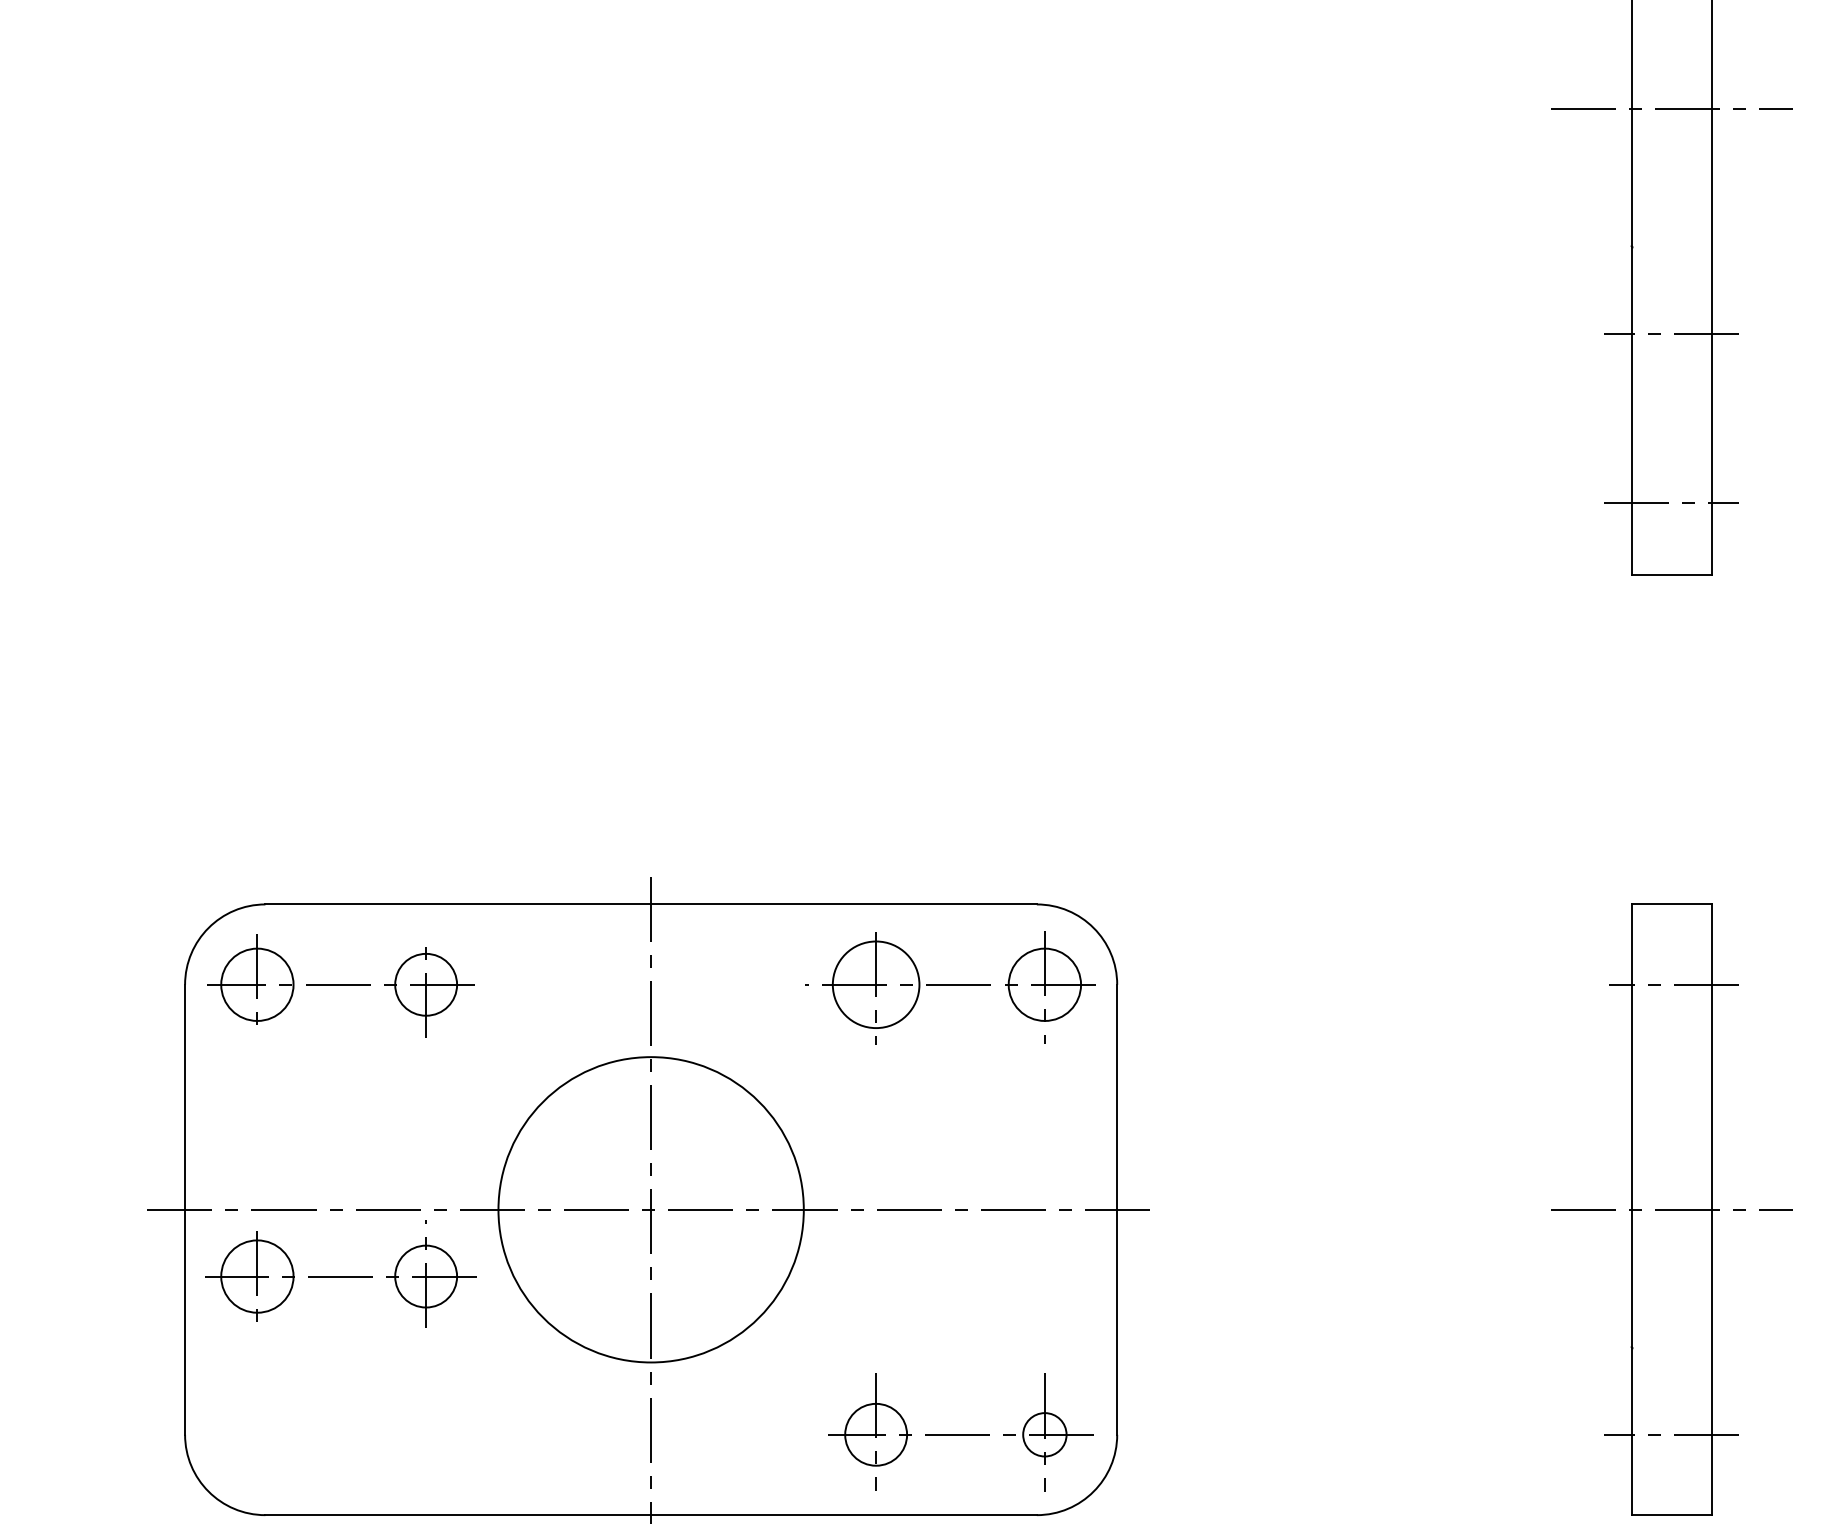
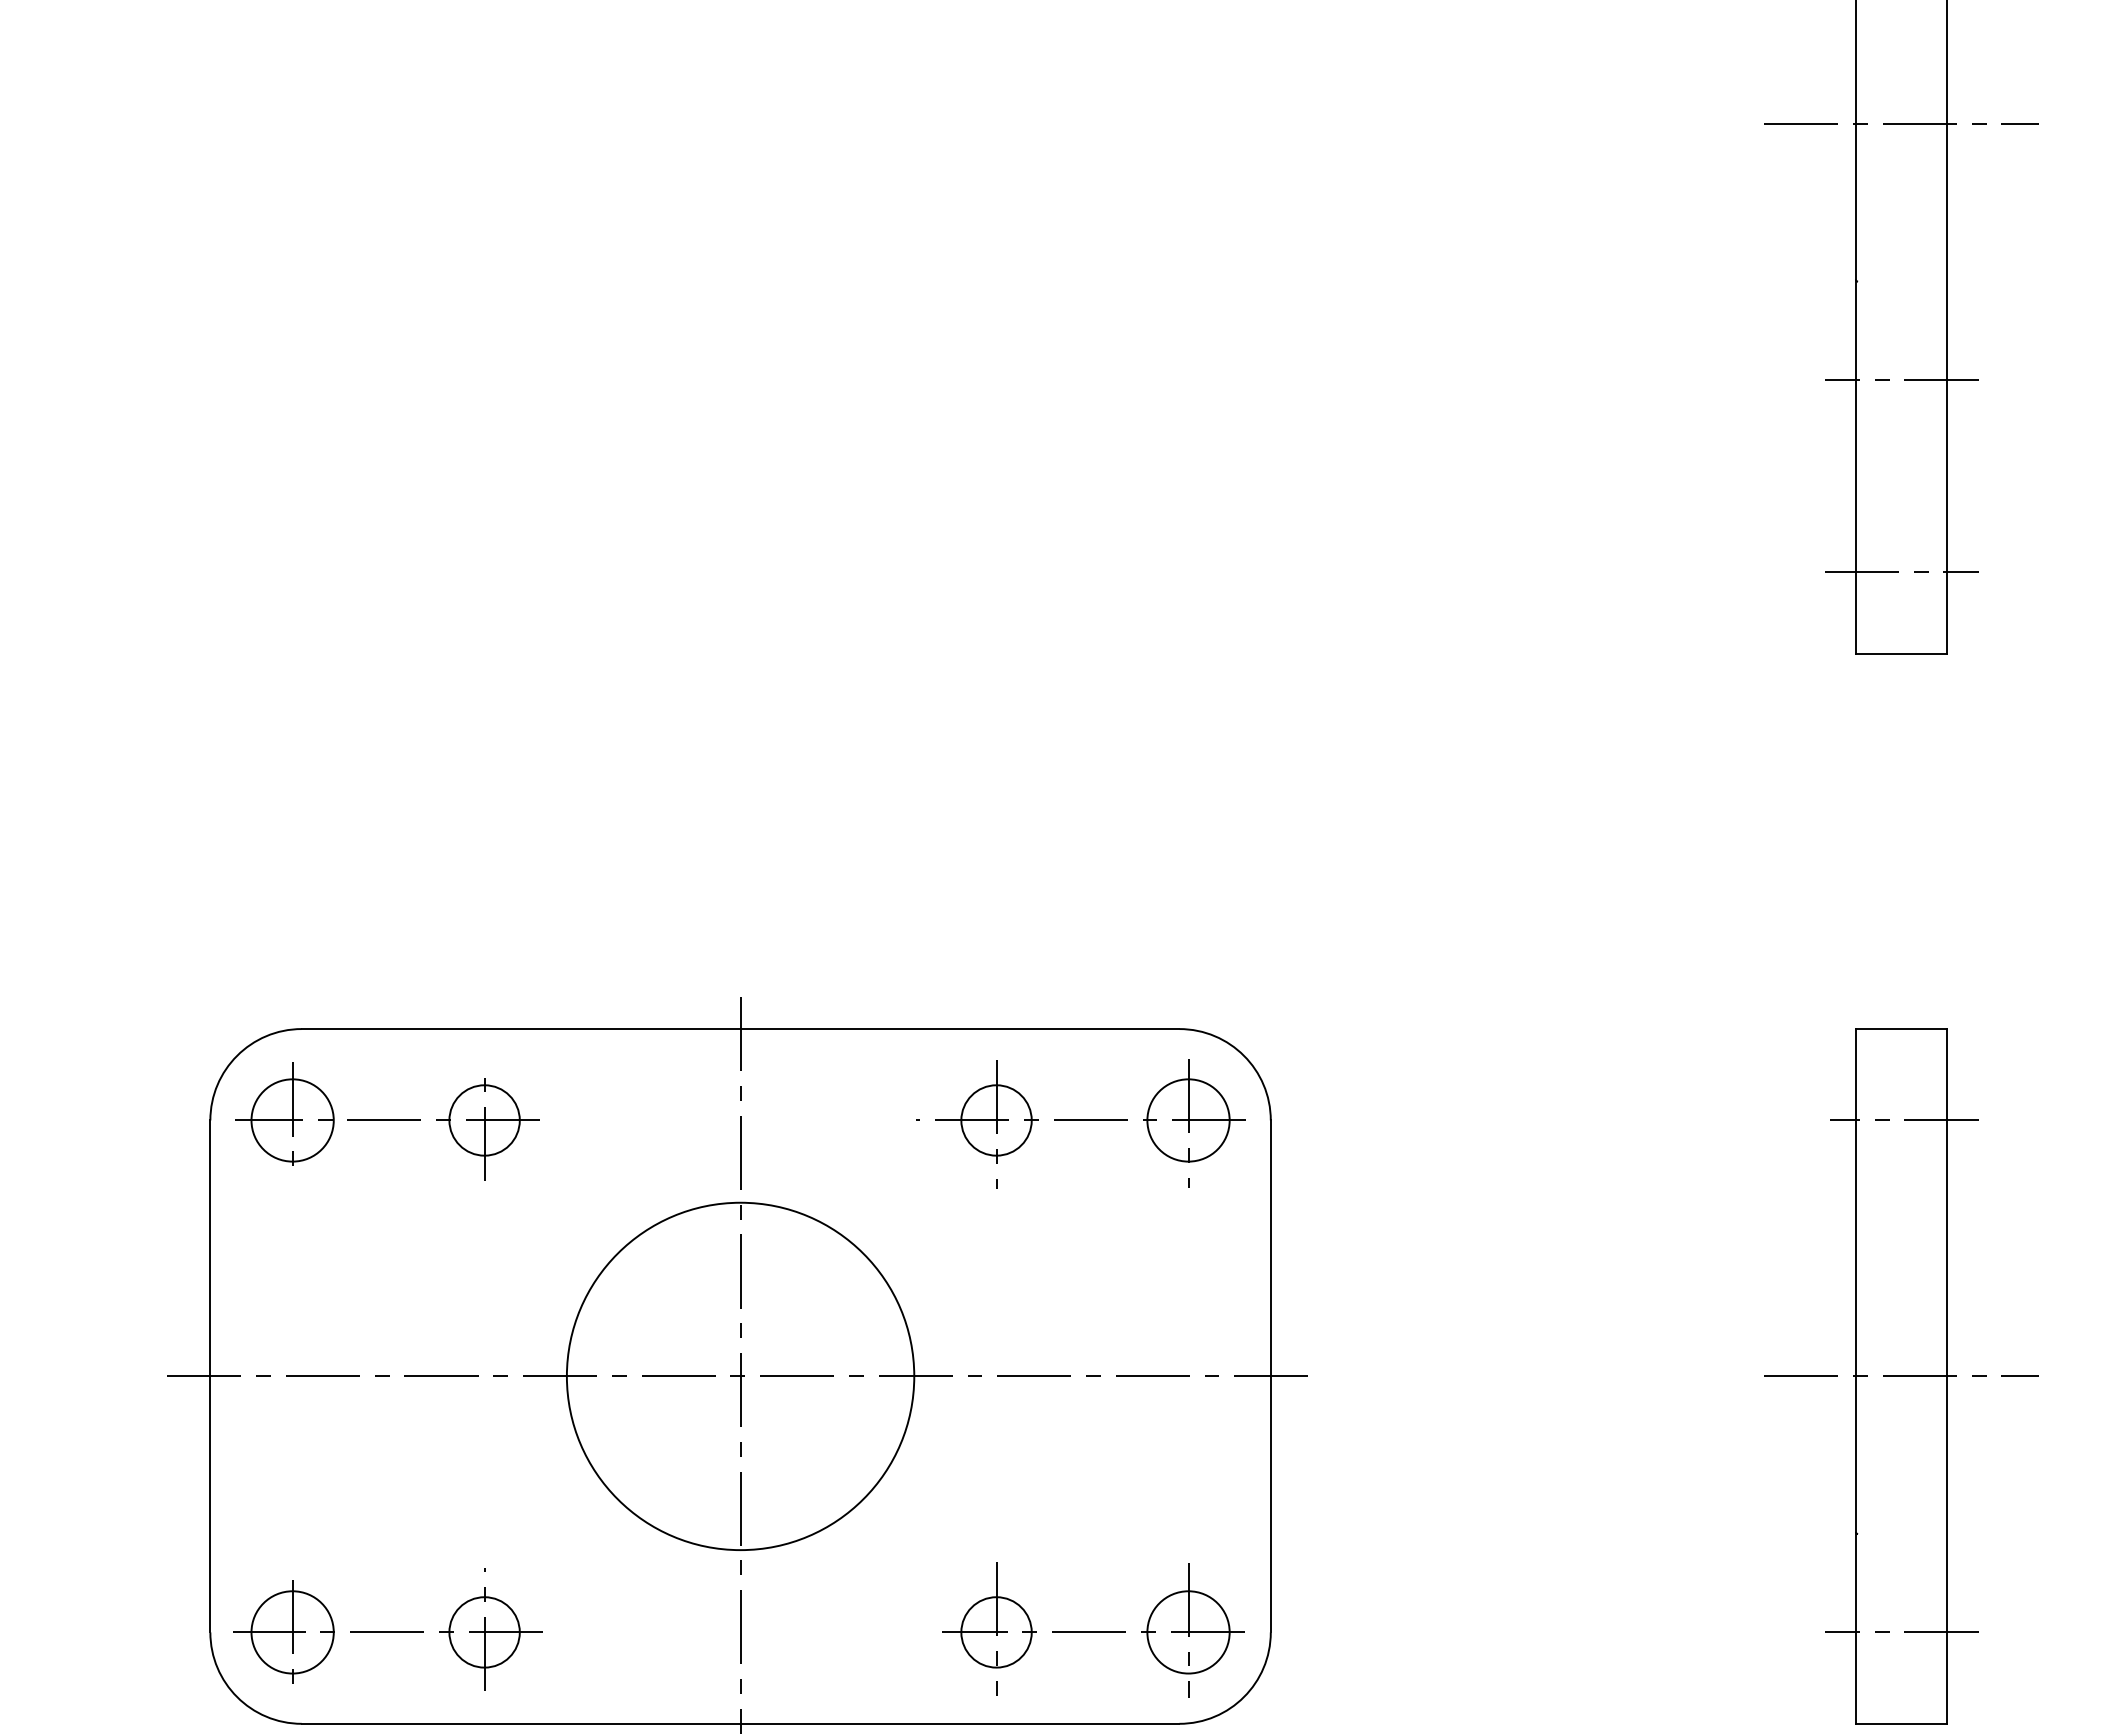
circle: (876, 984) -> (996, 1120), size x0.71
part: (340, 1274) -> (387, 1629), moved
circle: (1044, 1434) -> (1188, 1632), size x1.67

